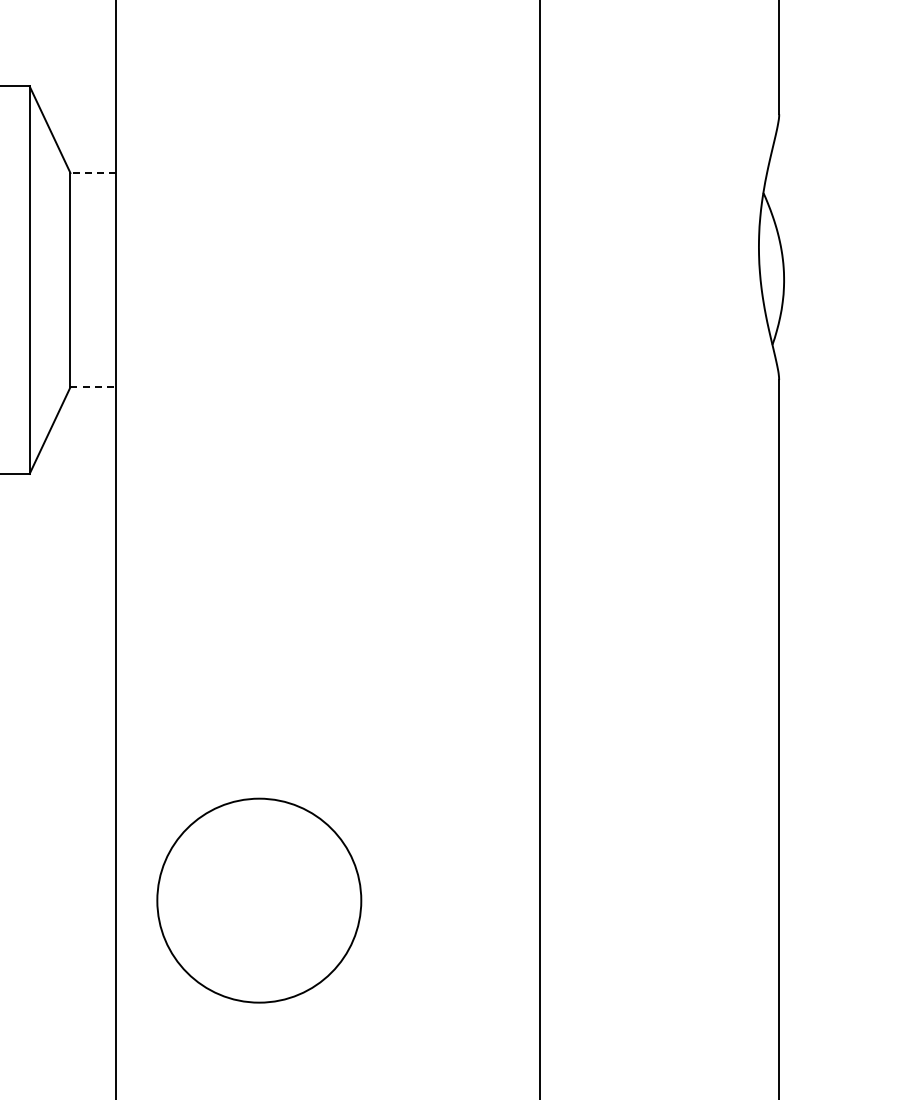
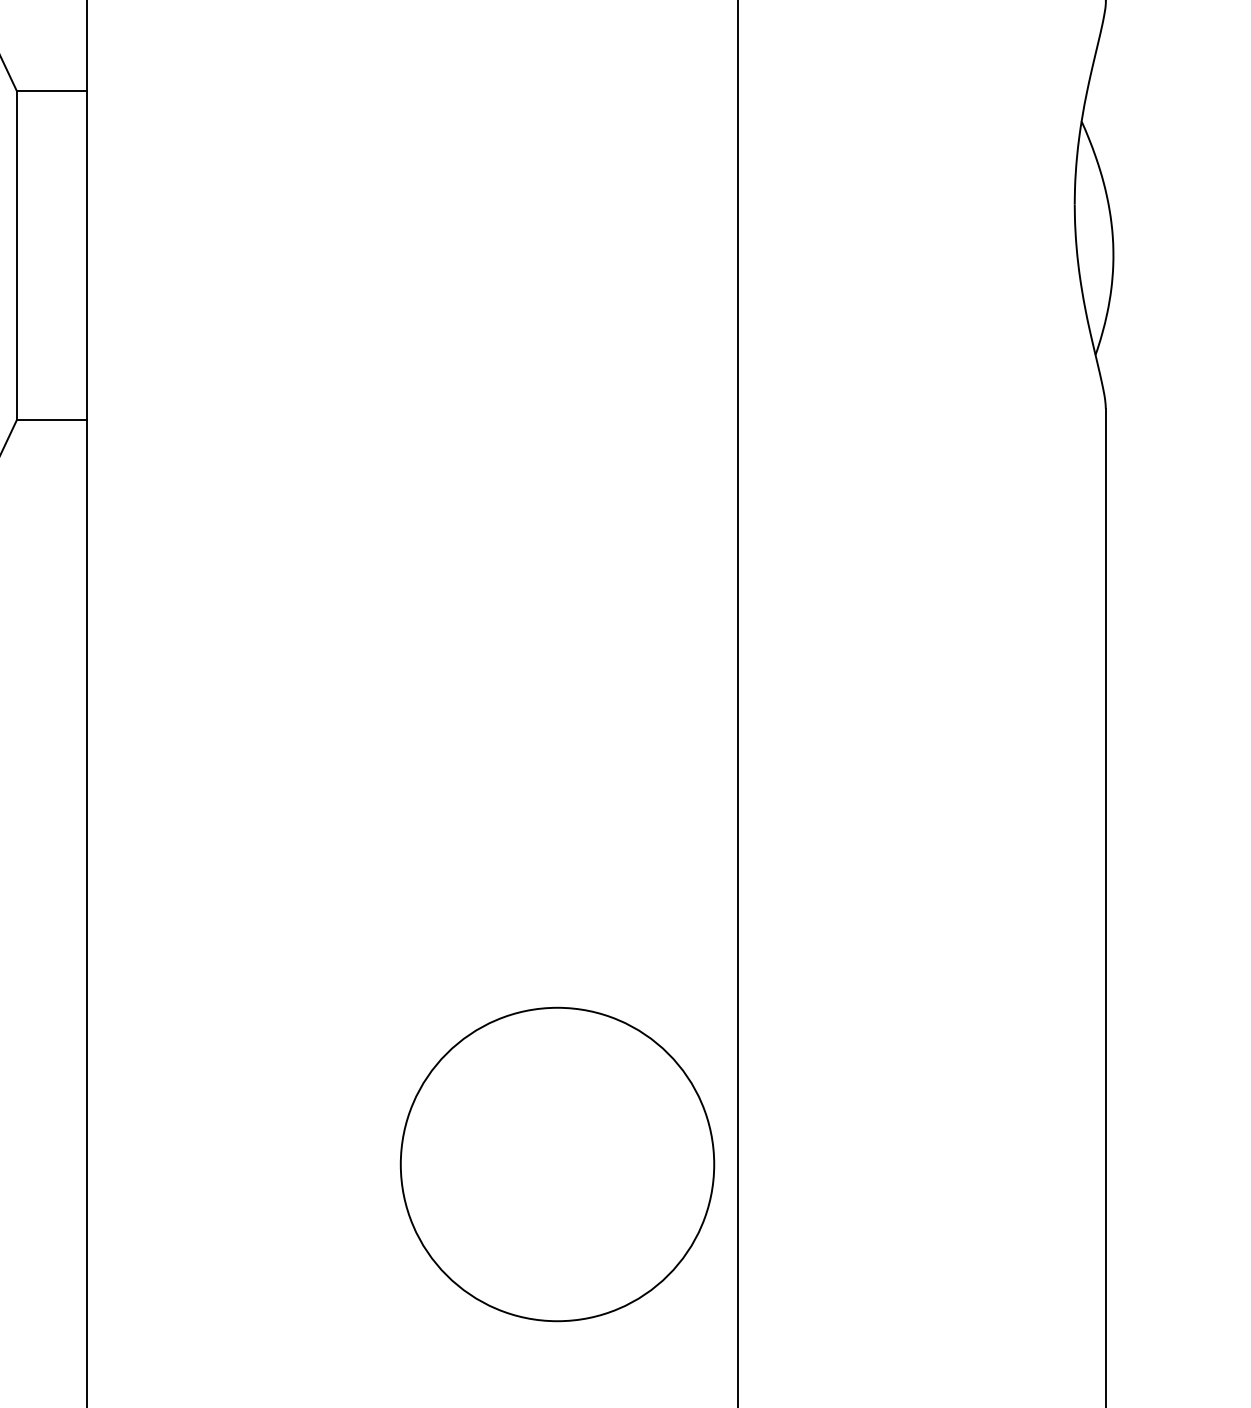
line: (93, 173) -> (52, 91), dashed -> solid
line: (93, 387) -> (52, 420), dashed -> solid
circle: (259, 900) -> (557, 1164), moved

